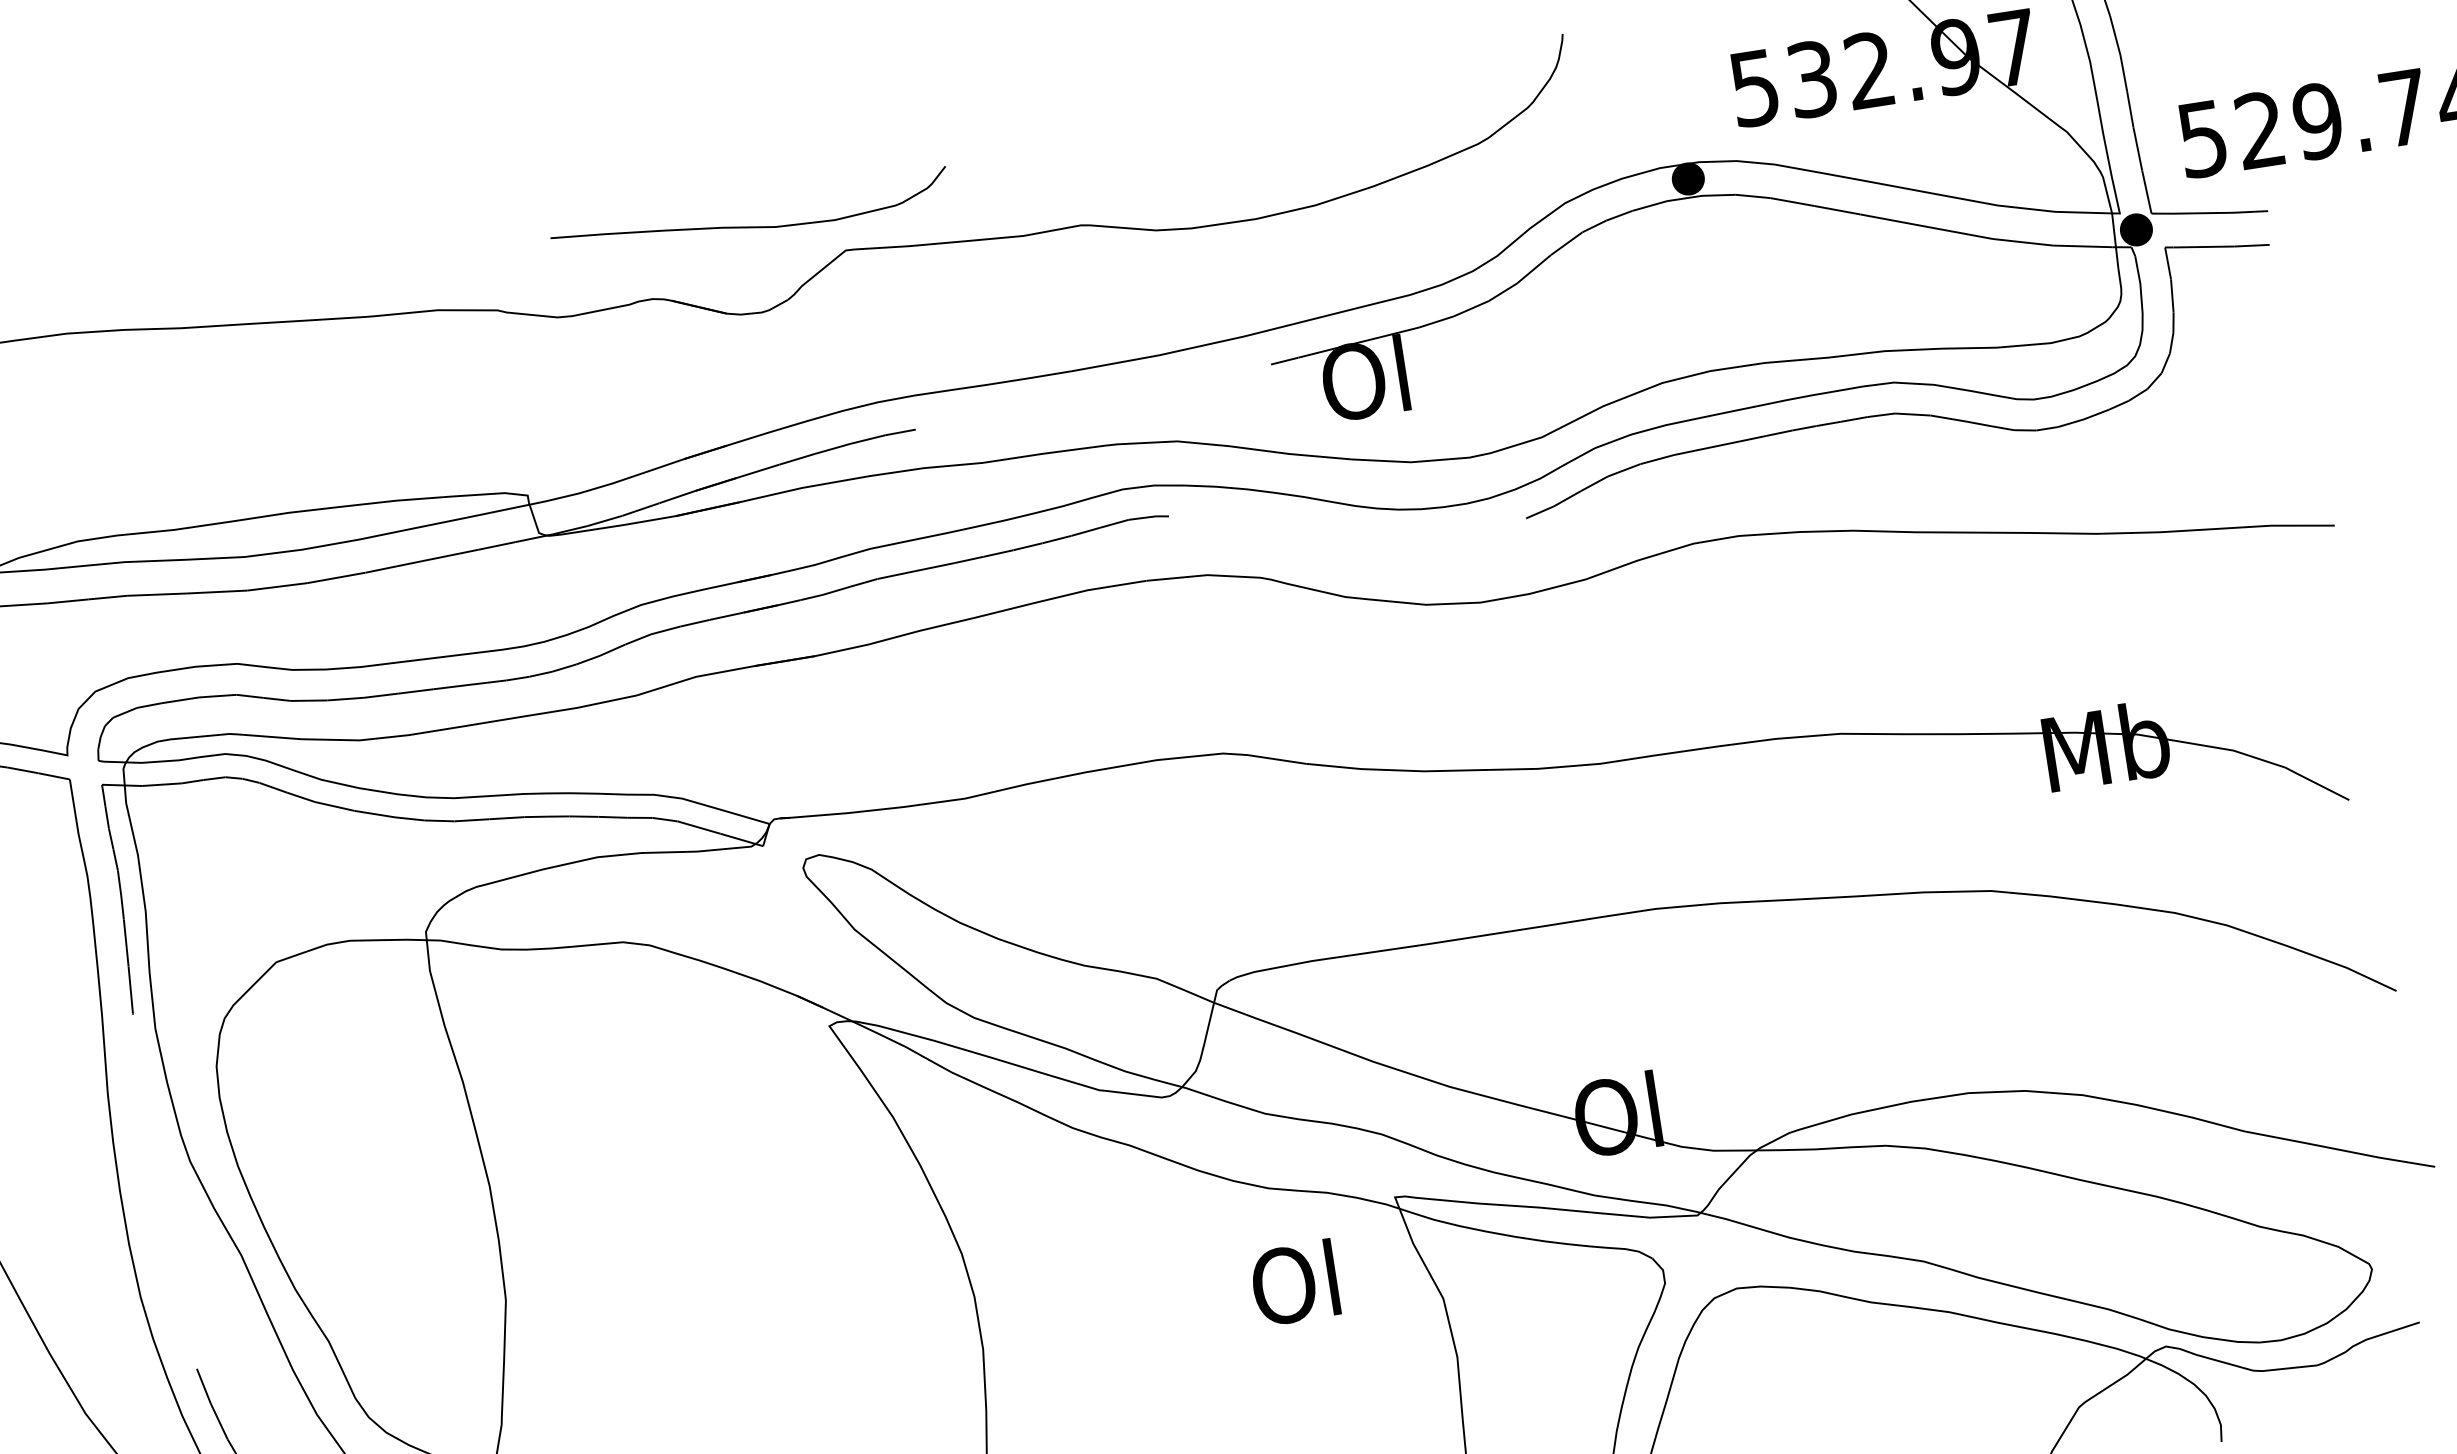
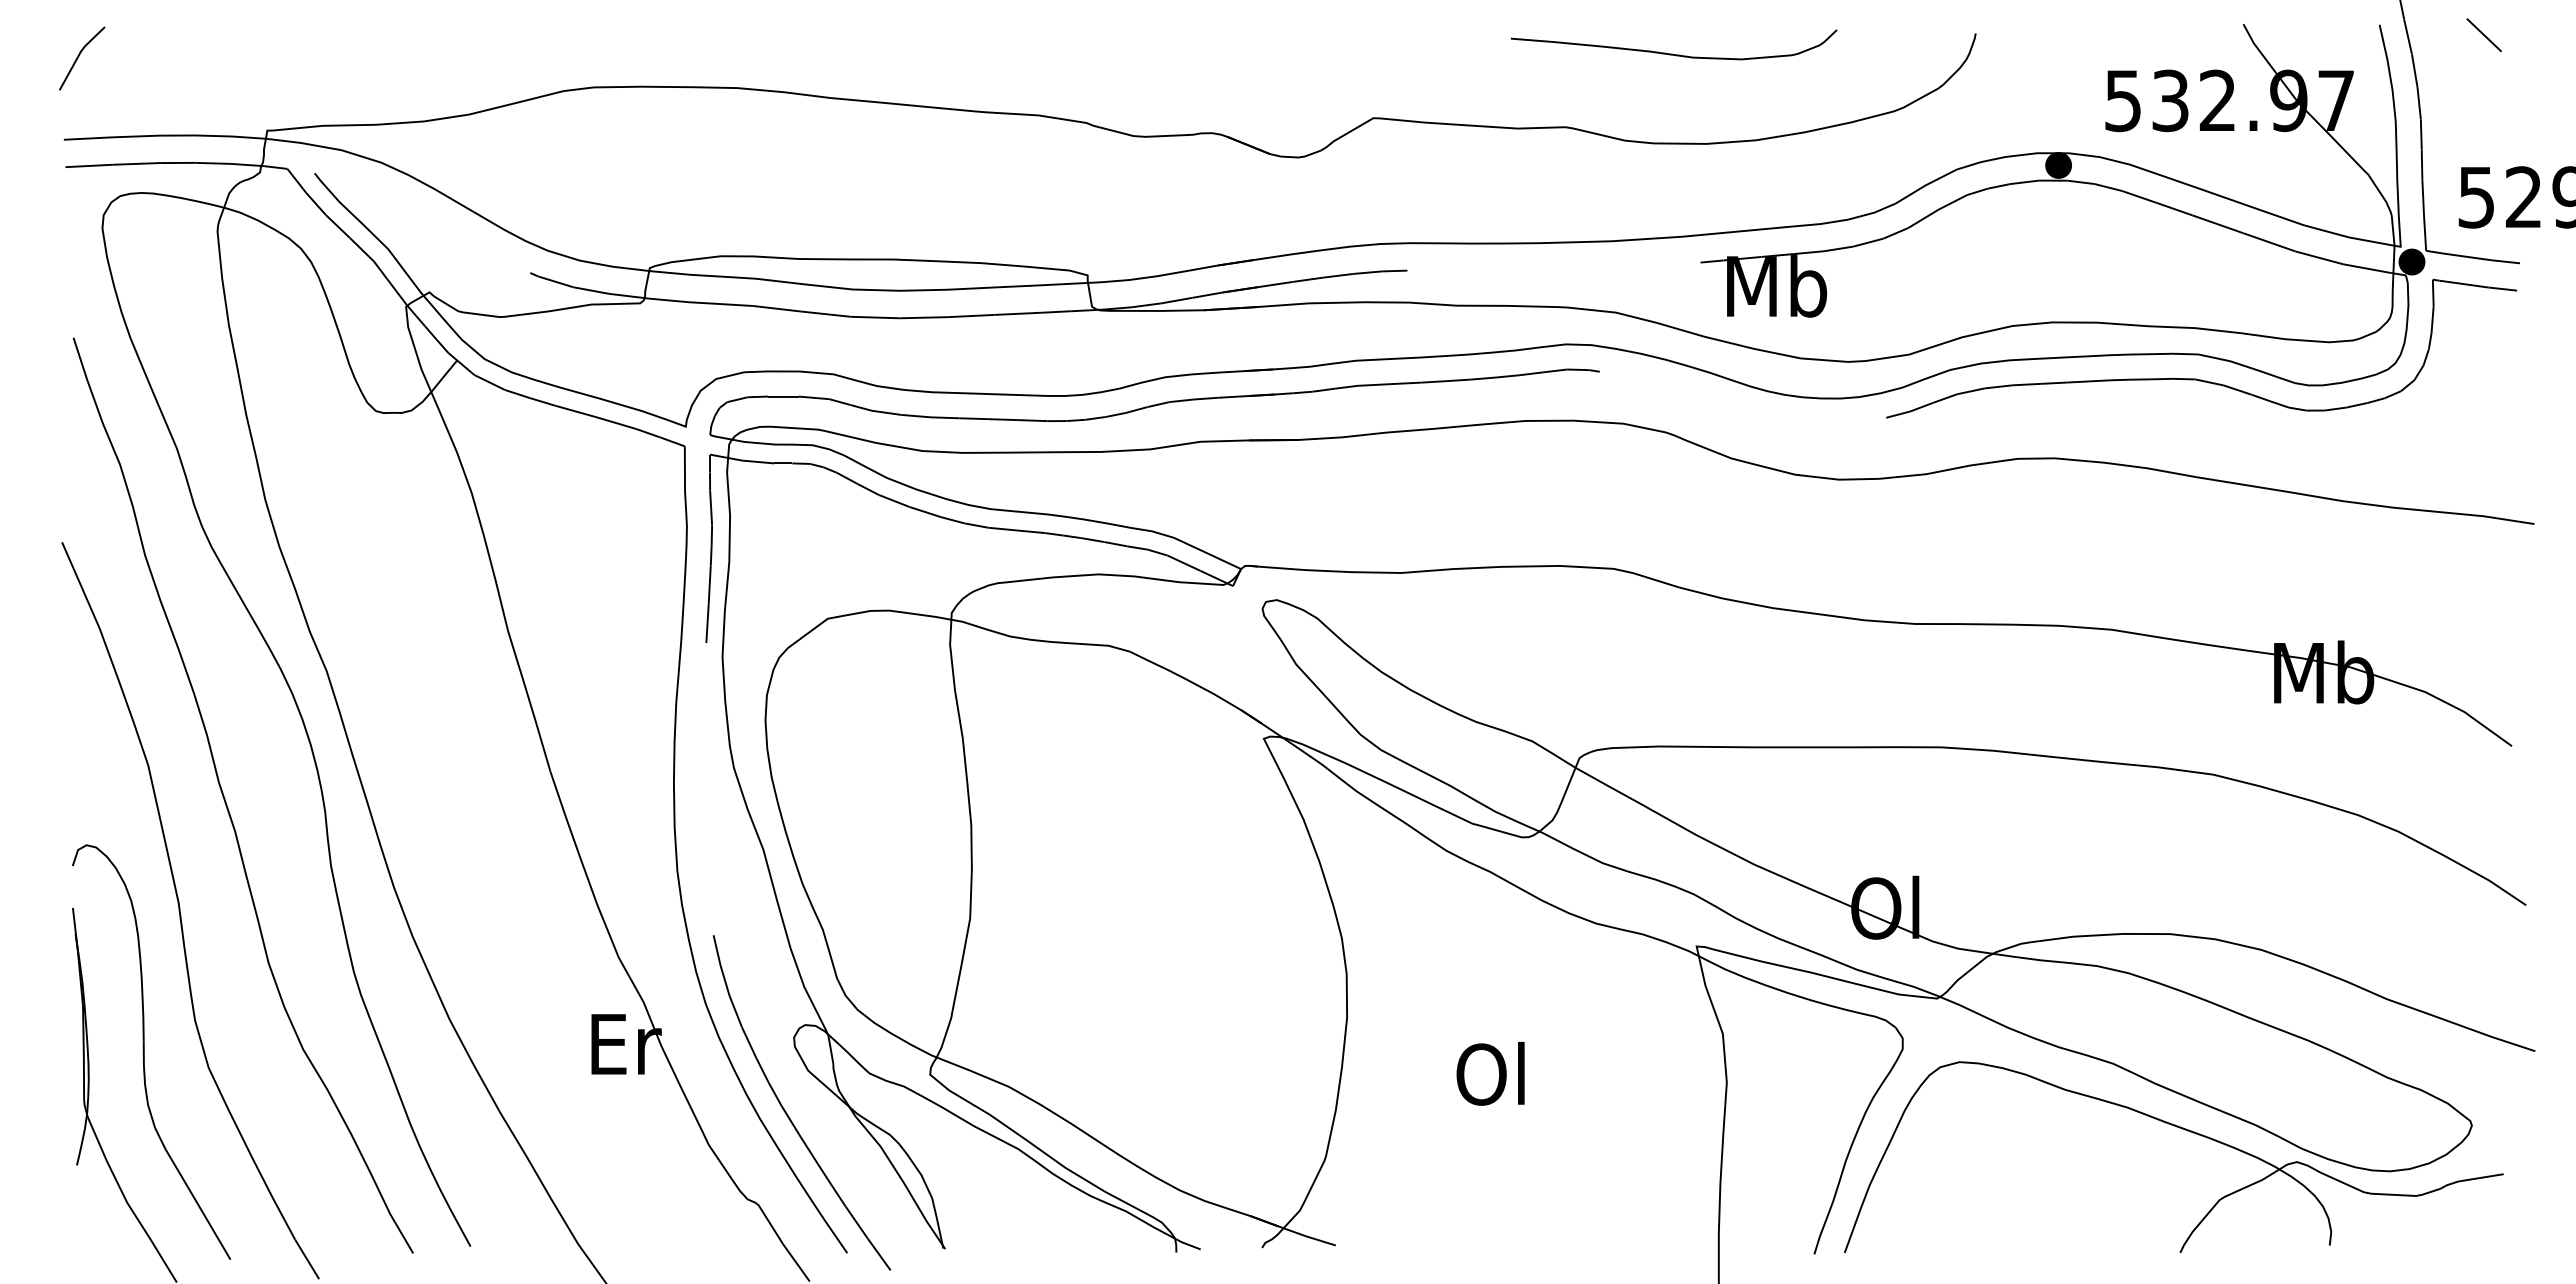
curve: (749, 225) -> (1672, 53), moved
text: (1368, 377) -> (1777, 285), Ol -> Mb
text: (1294, 1282) -> (1490, 1073), moved

